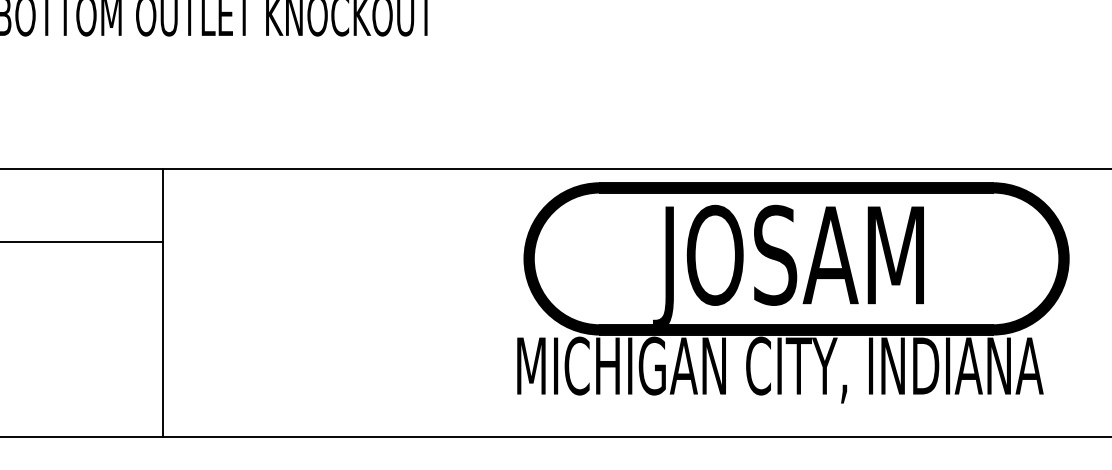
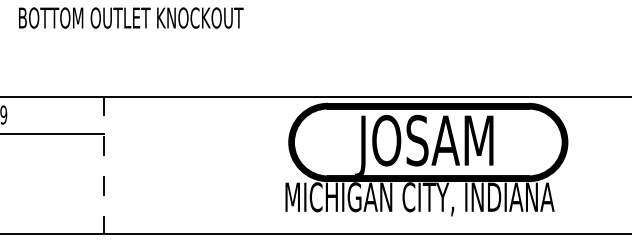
line: (163, 303) -> (104, 165), solid -> dashed

